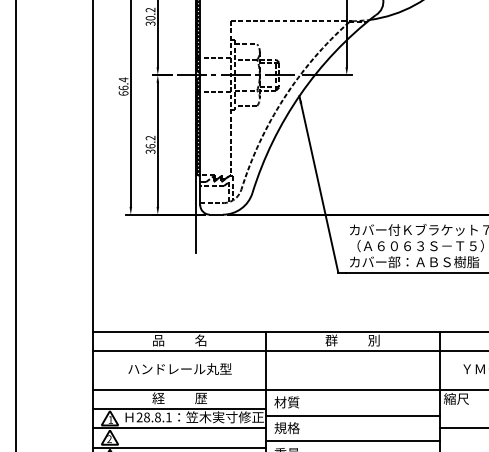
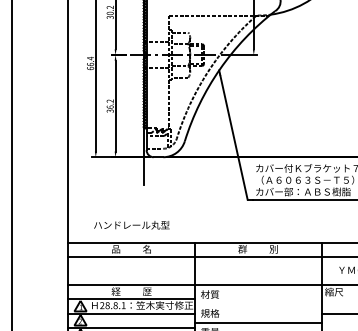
text: (179, 369) -> (131, 225), moved
line: (351, 415) -> (257, 304), removed

